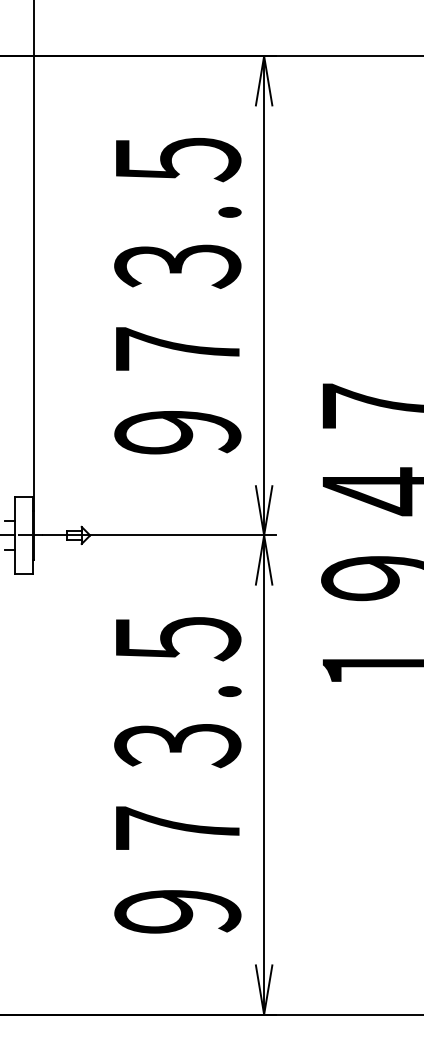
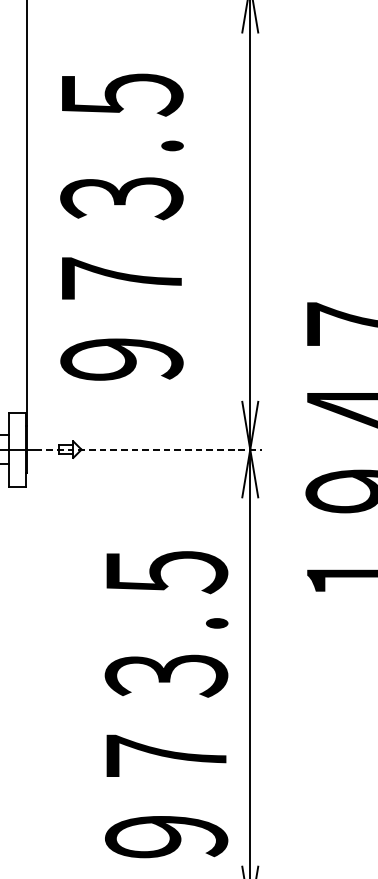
text: (177, 296) -> (121, 227), moved
line: (159, 535) -> (148, 449), solid -> dashed
text: (177, 775) -> (166, 704), moved

